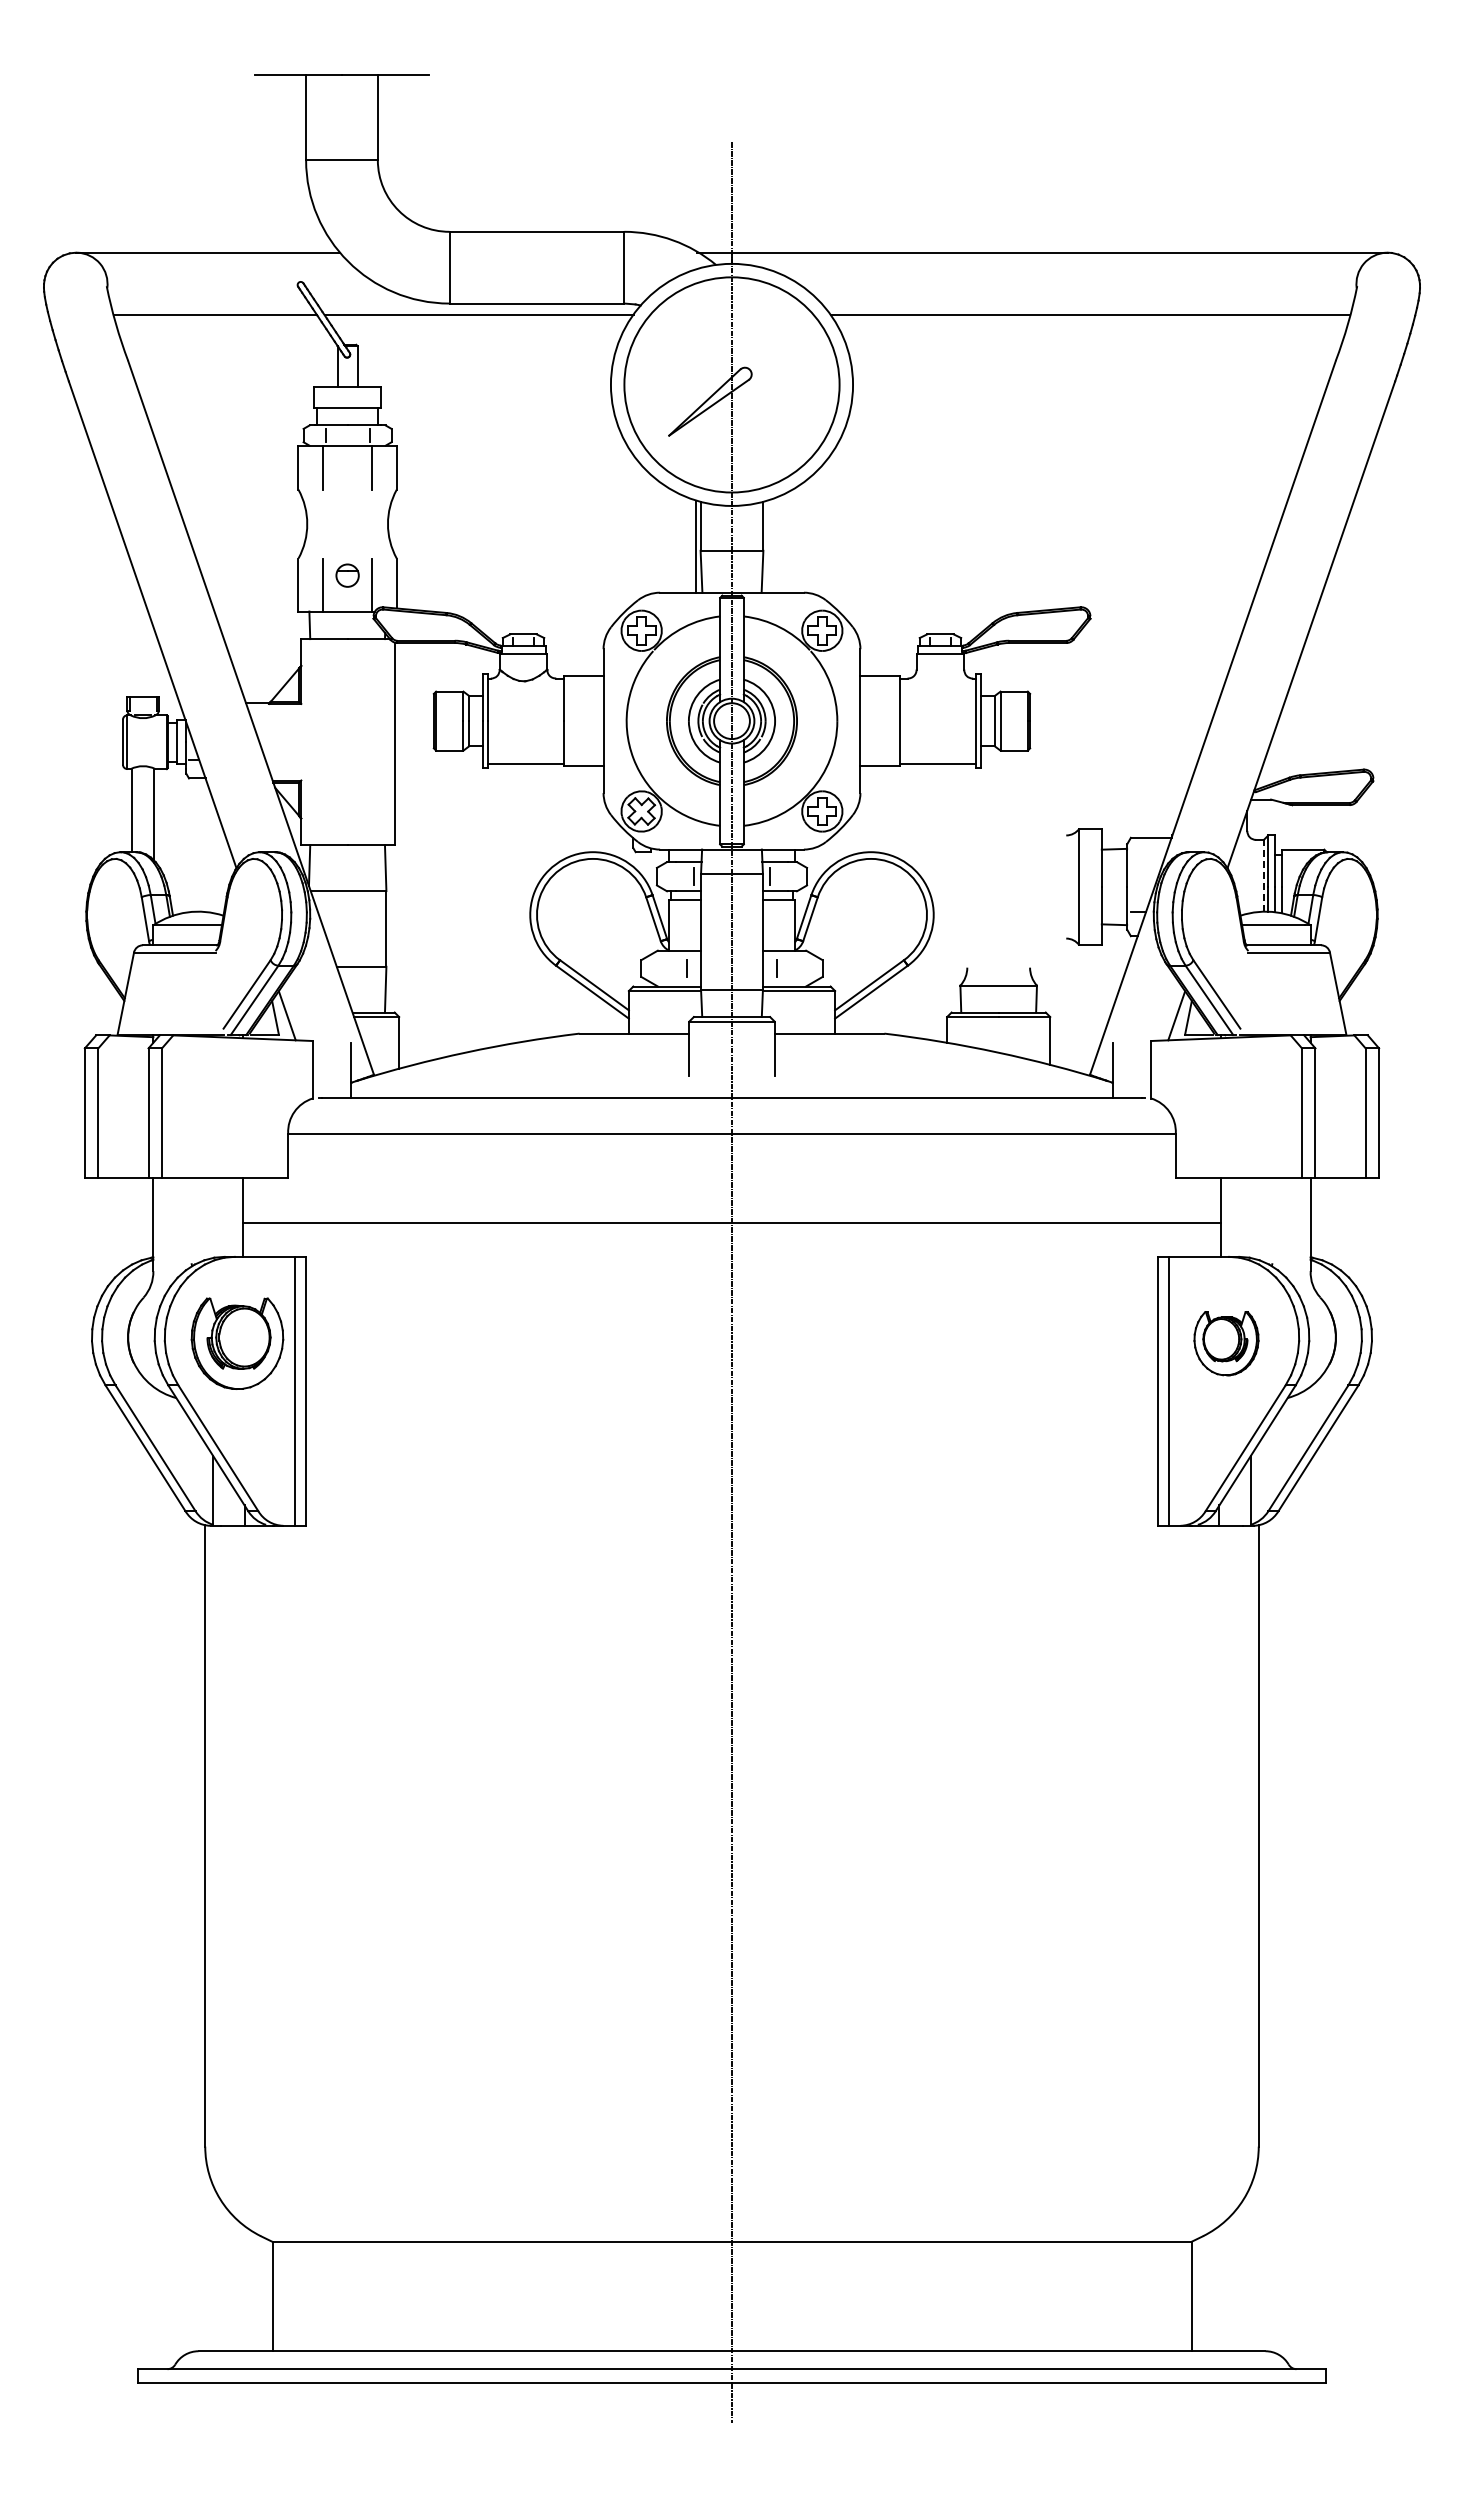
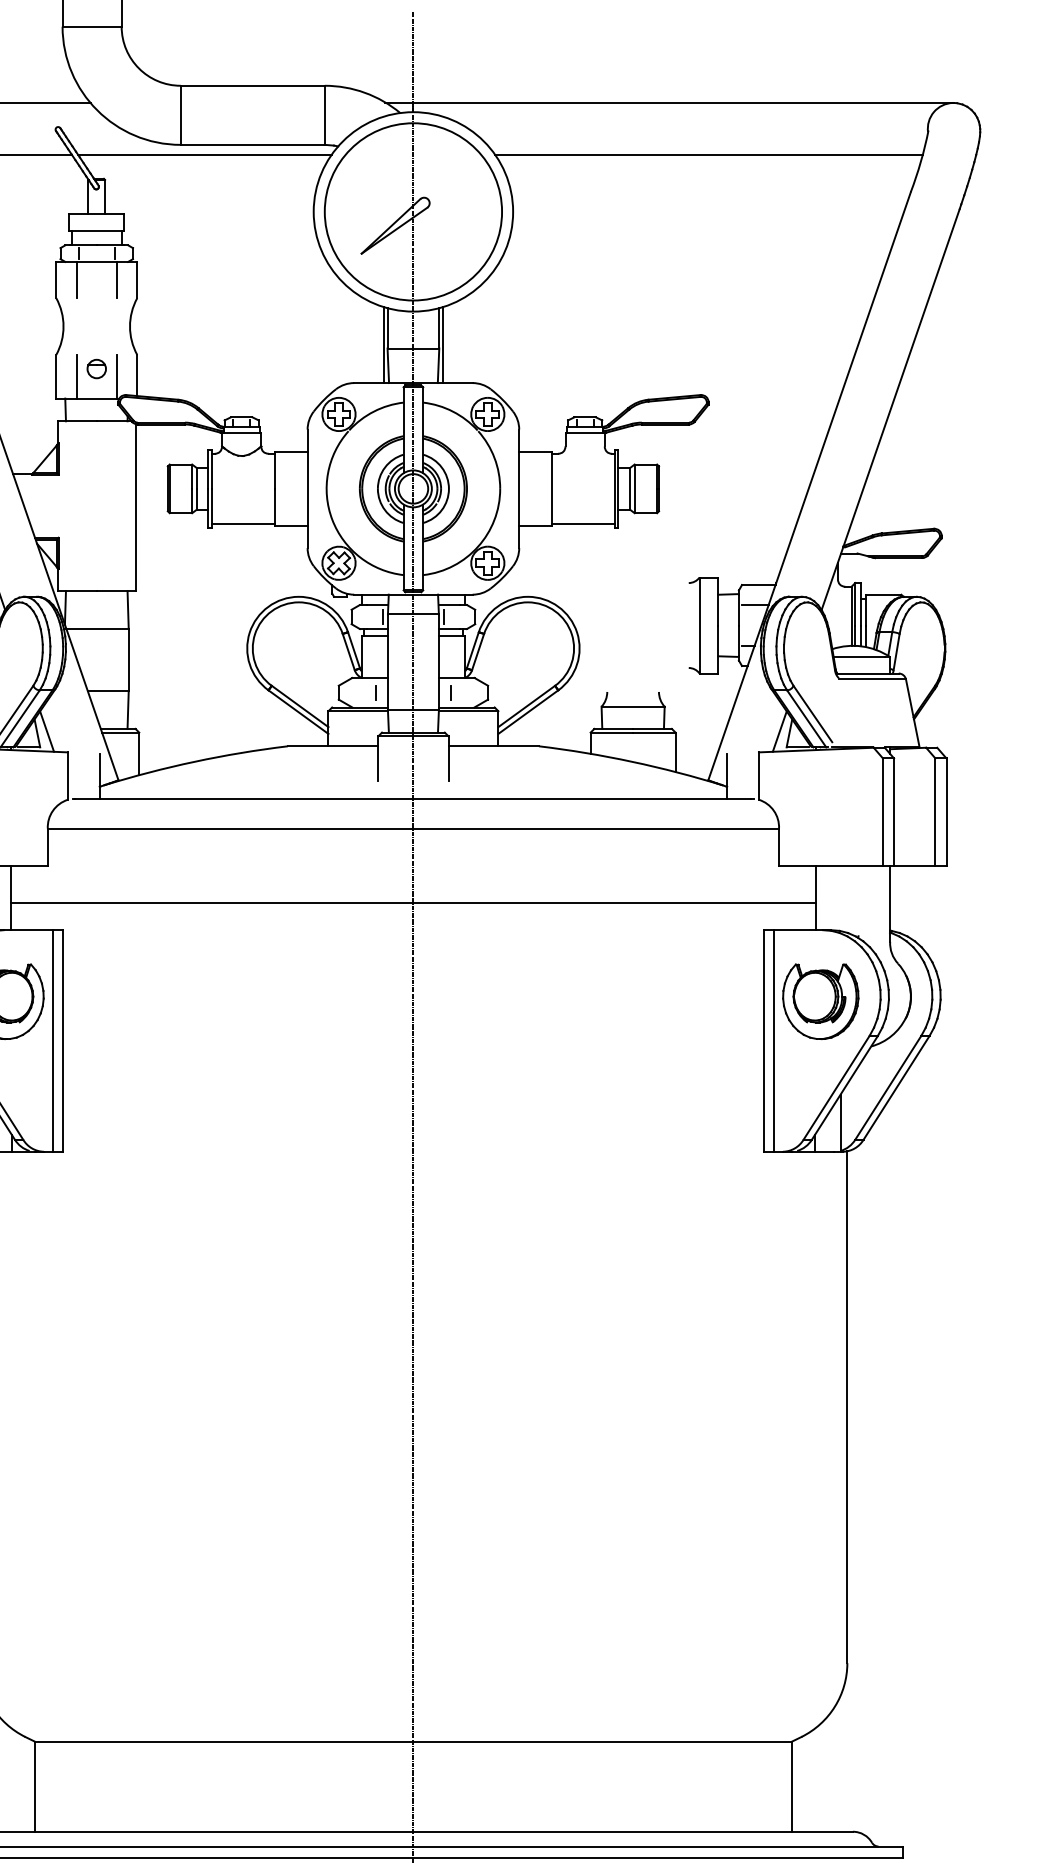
line: (767, 546) -> (442, 345), added
line: (1146, 862) -> (754, 605), added
line: (1263, 875) -> (851, 616), dashed -> solid
part: (1226, 1343) -> (820, 1001), size x1.43

